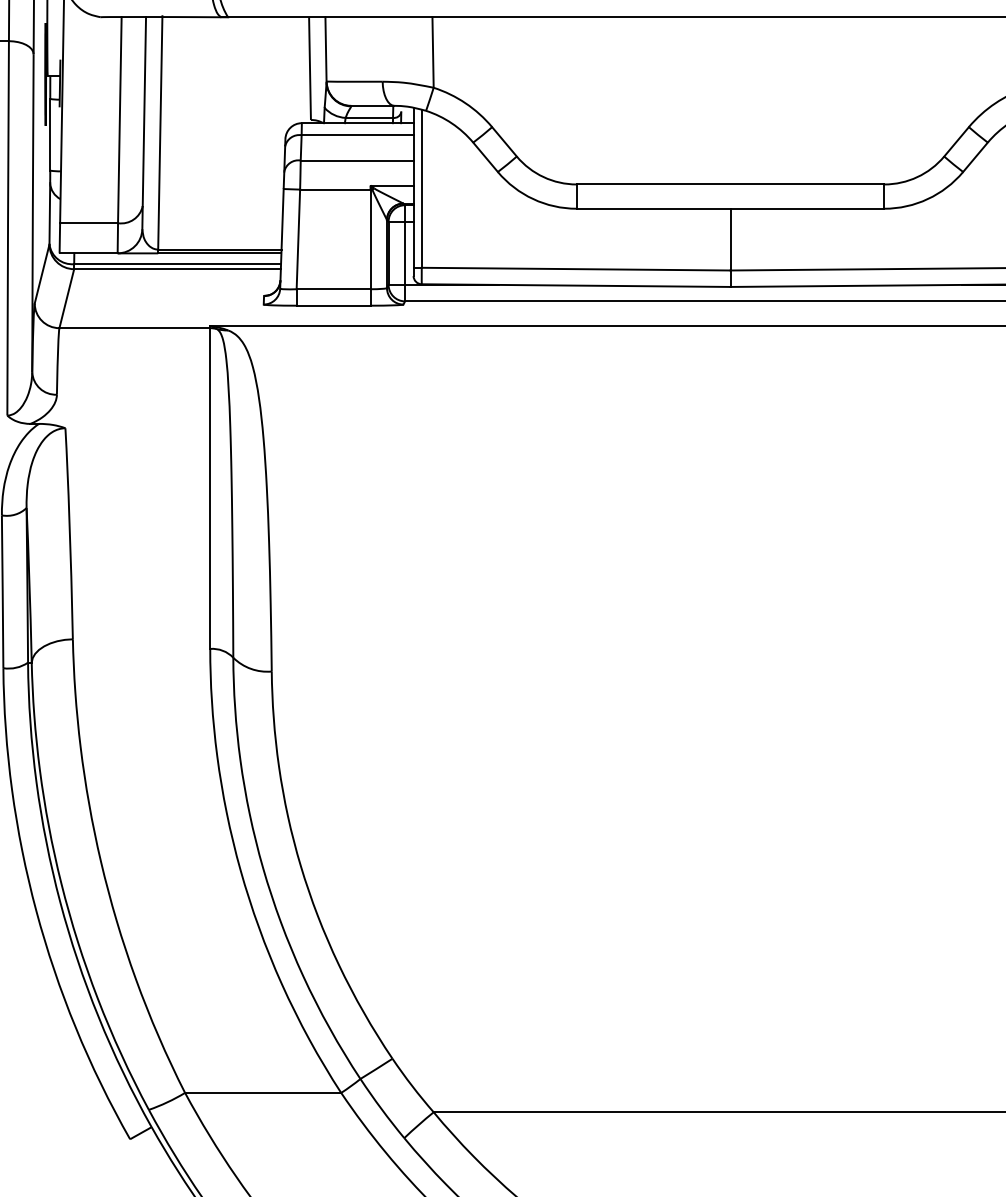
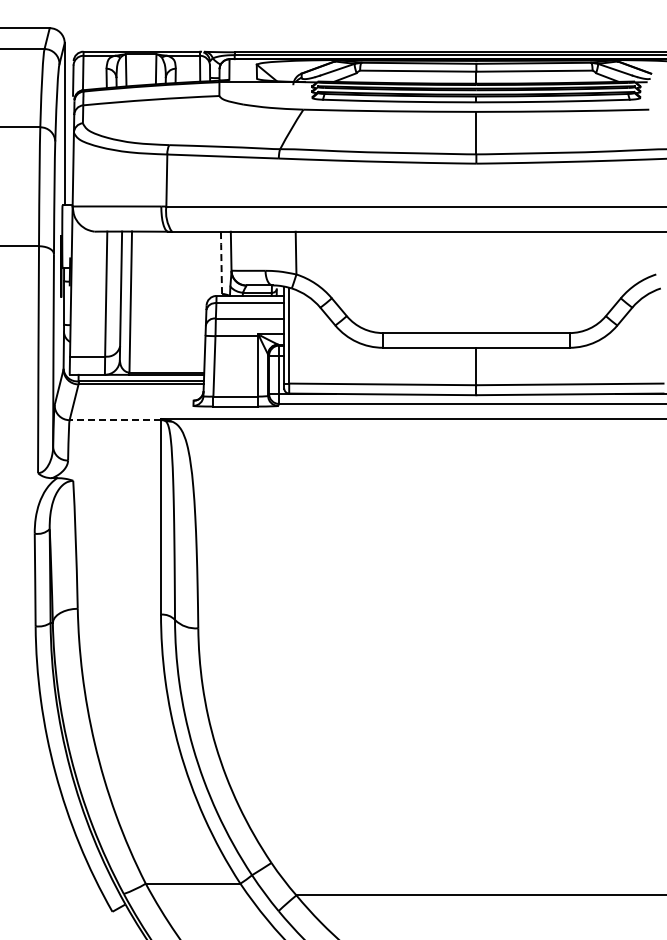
line: (310, 68) -> (221, 262), solid -> dashed
line: (135, 328) -> (115, 420), solid -> dashed

